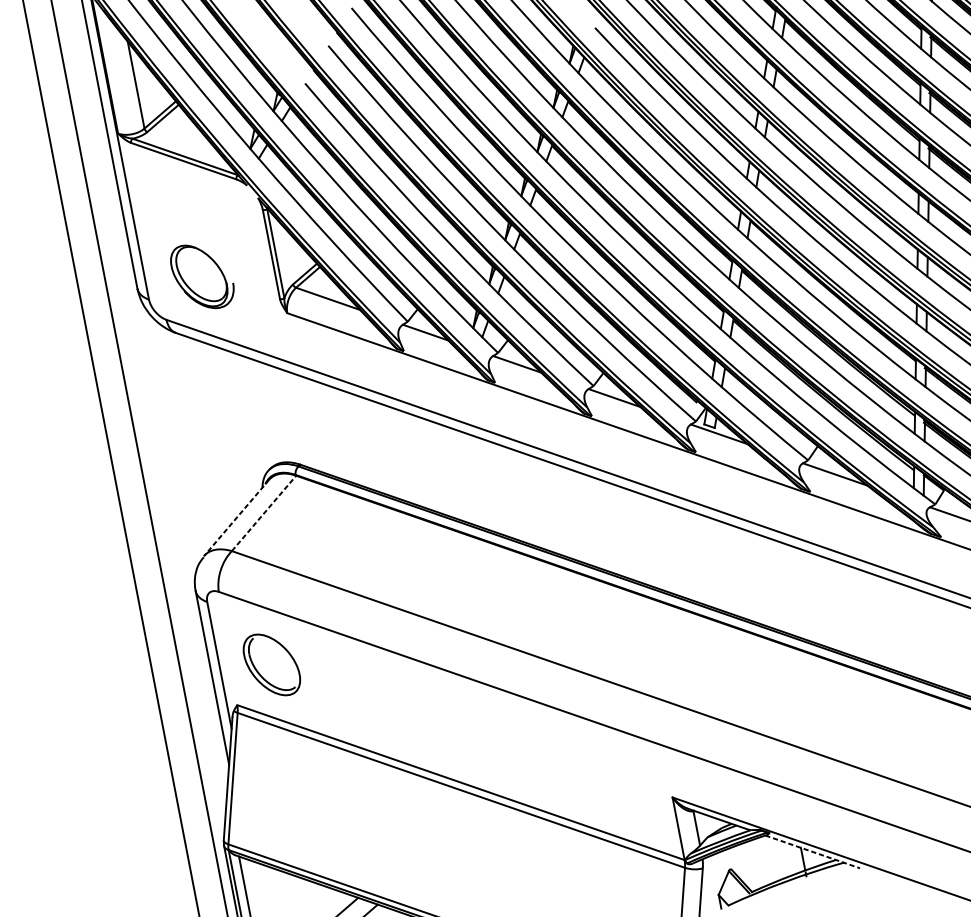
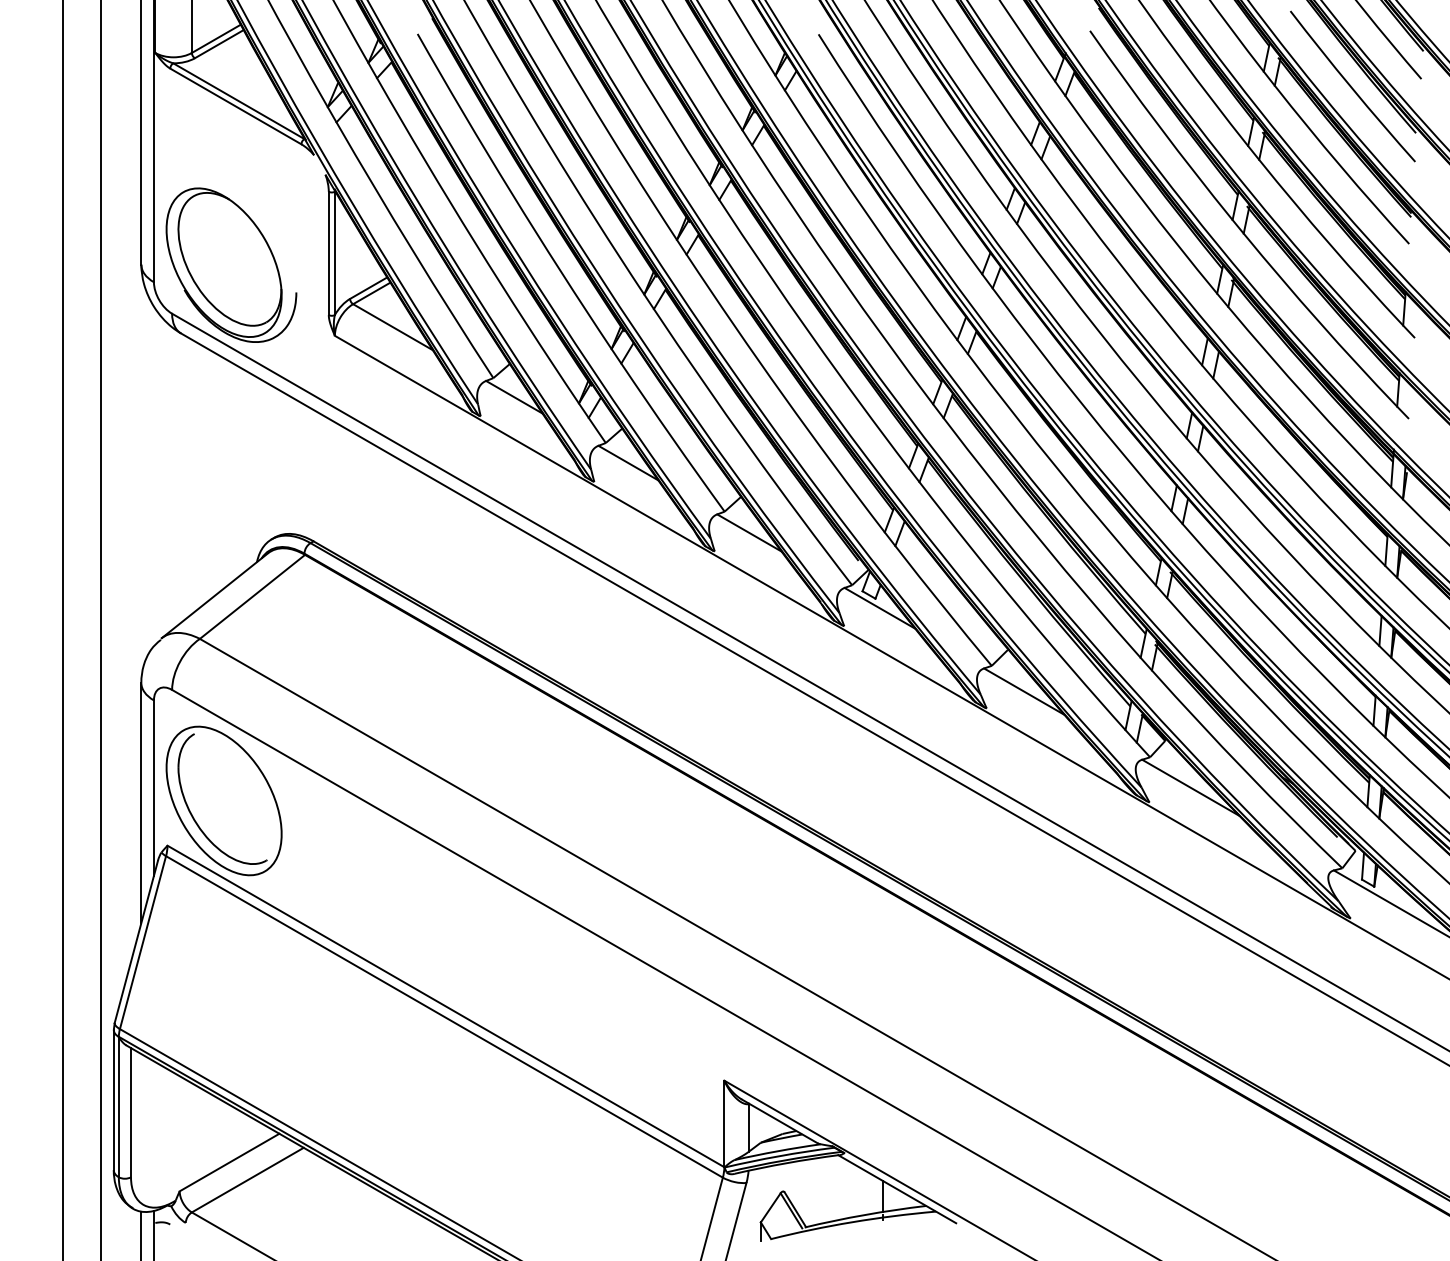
part: (202, 276) -> (231, 264), size x1.67
line: (264, 513) -> (252, 596), dashed -> solid
line: (236, 517) -> (214, 595), dashed -> solid
part: (271, 664) -> (223, 800), size x1.67
line: (812, 852) -> (897, 1189), dashed -> solid

